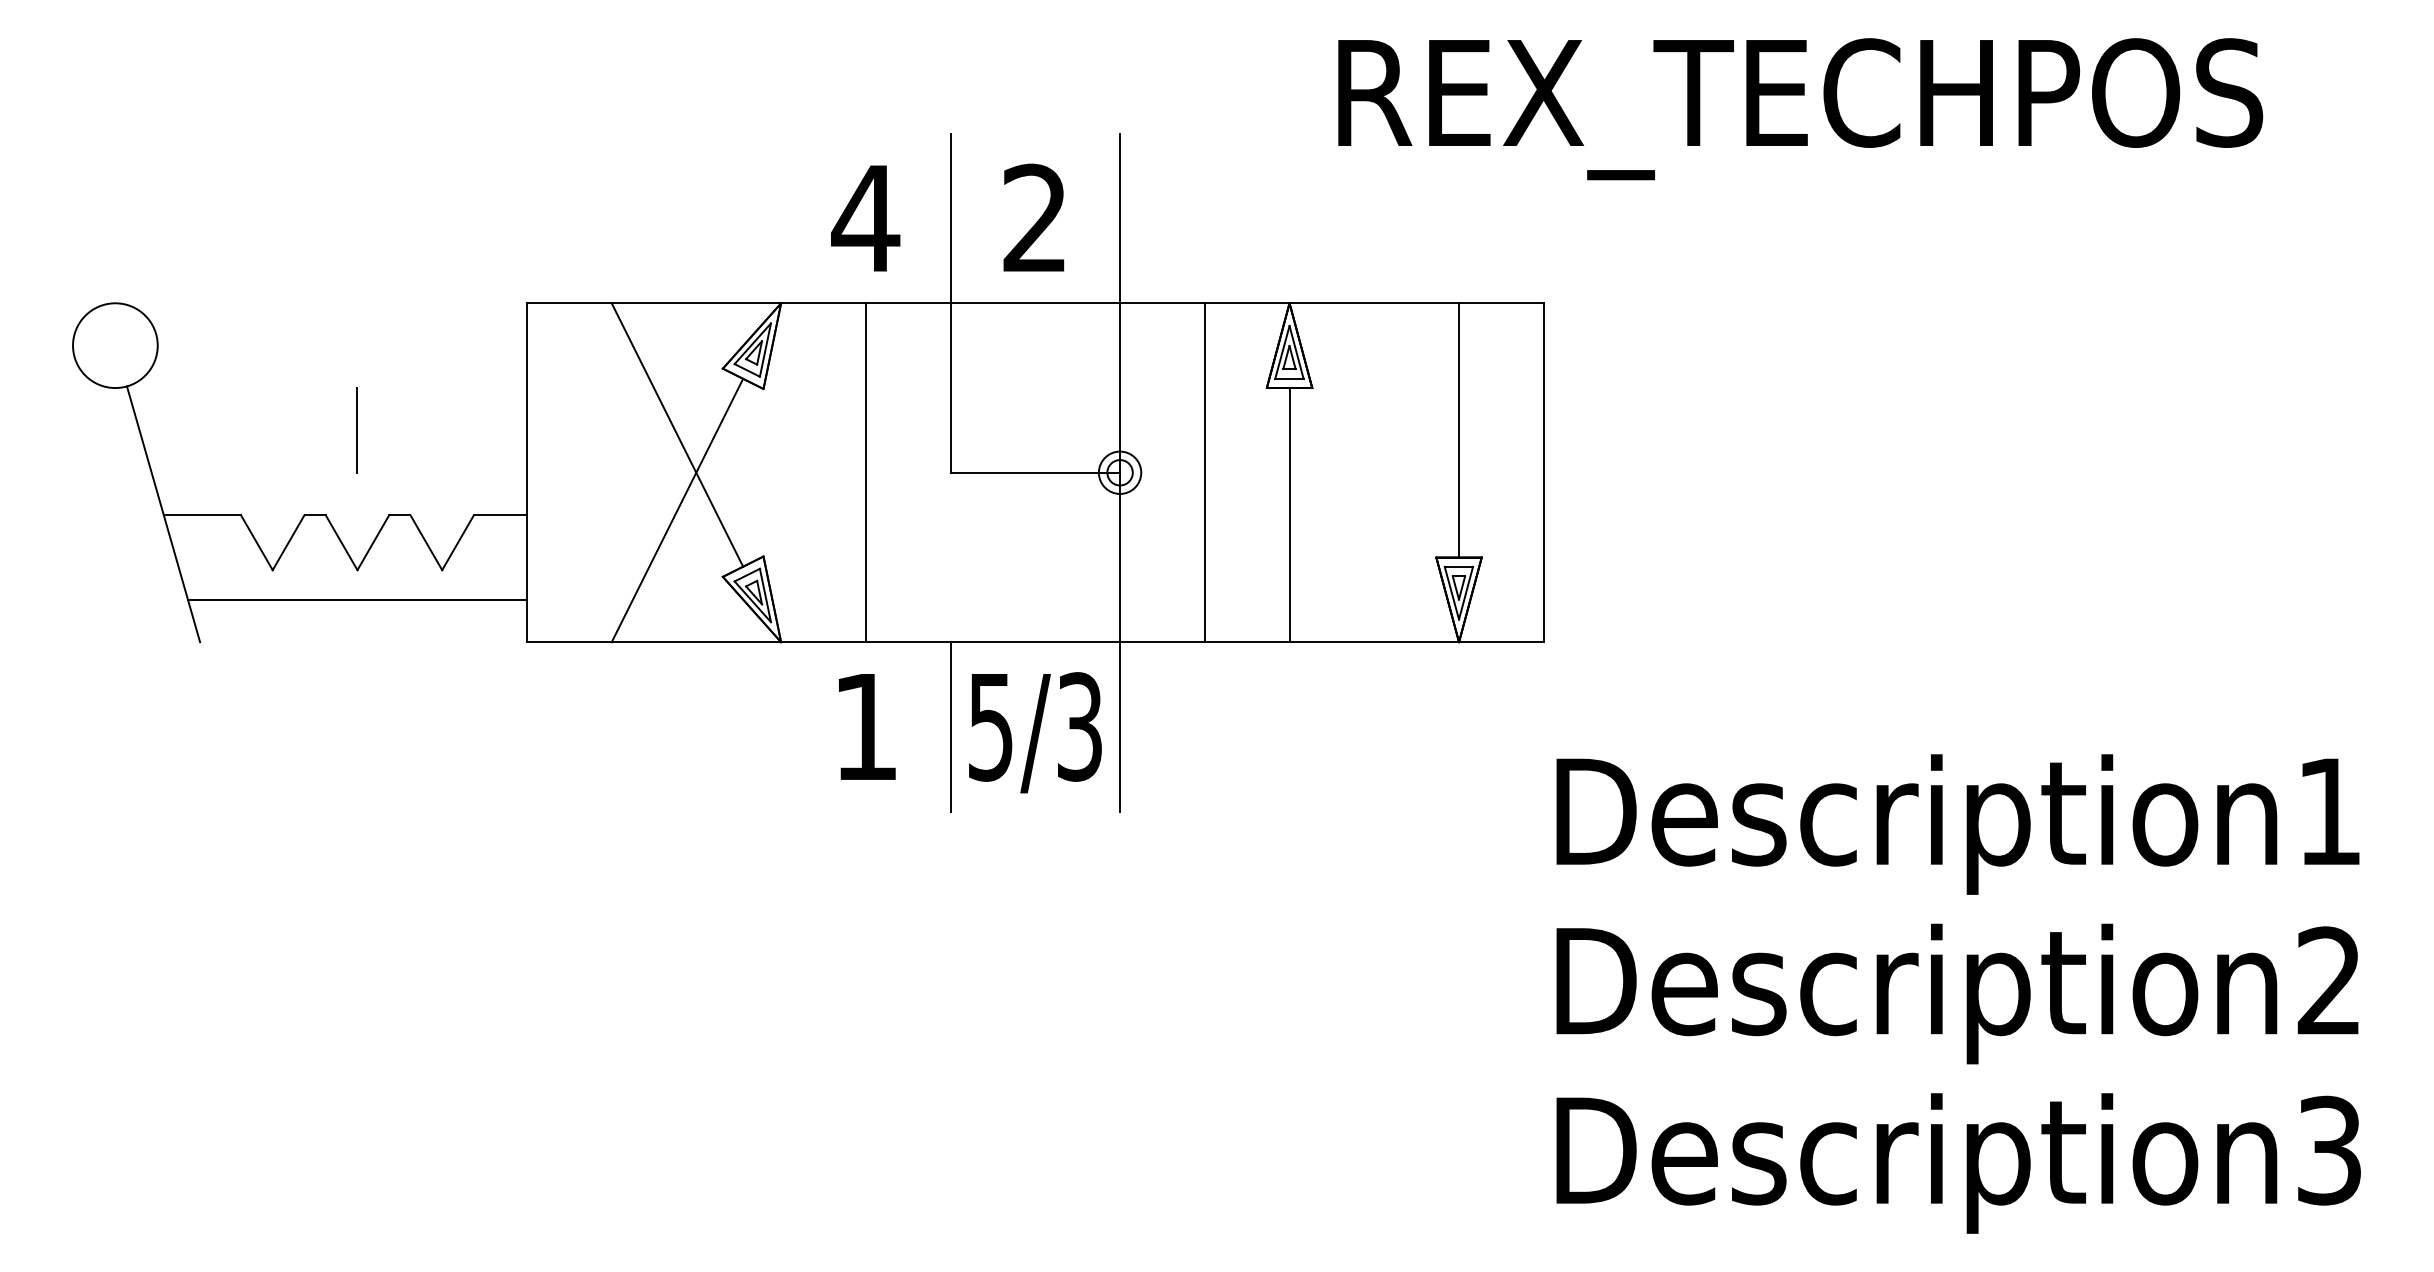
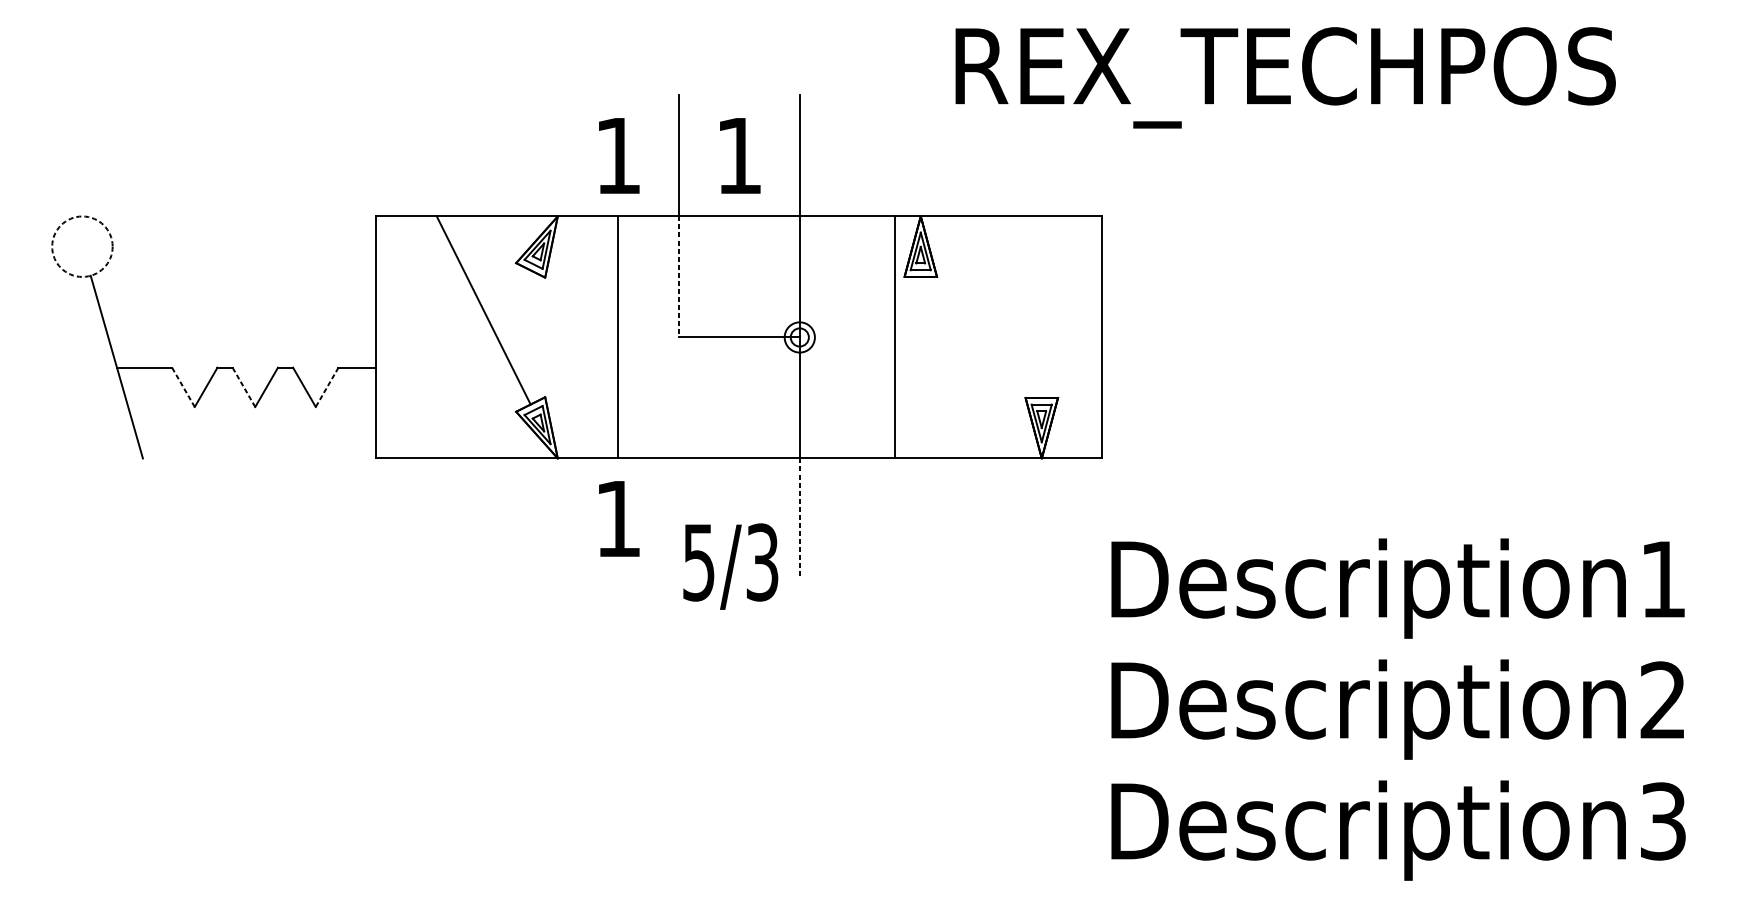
text: (1034, 217) -> (738, 155), 2 -> 1
text: (865, 218) -> (618, 155), 4 -> 1
circle: (115, 345) -> (82, 246), solid -> dashed
line: (950, 388) -> (678, 277), solid -> dashed
line: (356, 430) -> (254, 307), removed
line: (1459, 430) -> (1042, 307), removed
line: (1204, 472) -> (895, 337), moved
line: (677, 510) -> (483, 364), removed
line: (1289, 515) -> (920, 367), removed
line: (256, 542) -> (183, 387), solid -> dashed
line: (341, 542) -> (243, 387), solid -> dashed
line: (458, 542) -> (327, 387), solid -> dashed
line: (357, 599) -> (255, 427), removed
line: (950, 726) -> (678, 518), removed
line: (1120, 726) -> (800, 518), solid -> dashed
text: (1035, 732) -> (730, 566), moved

